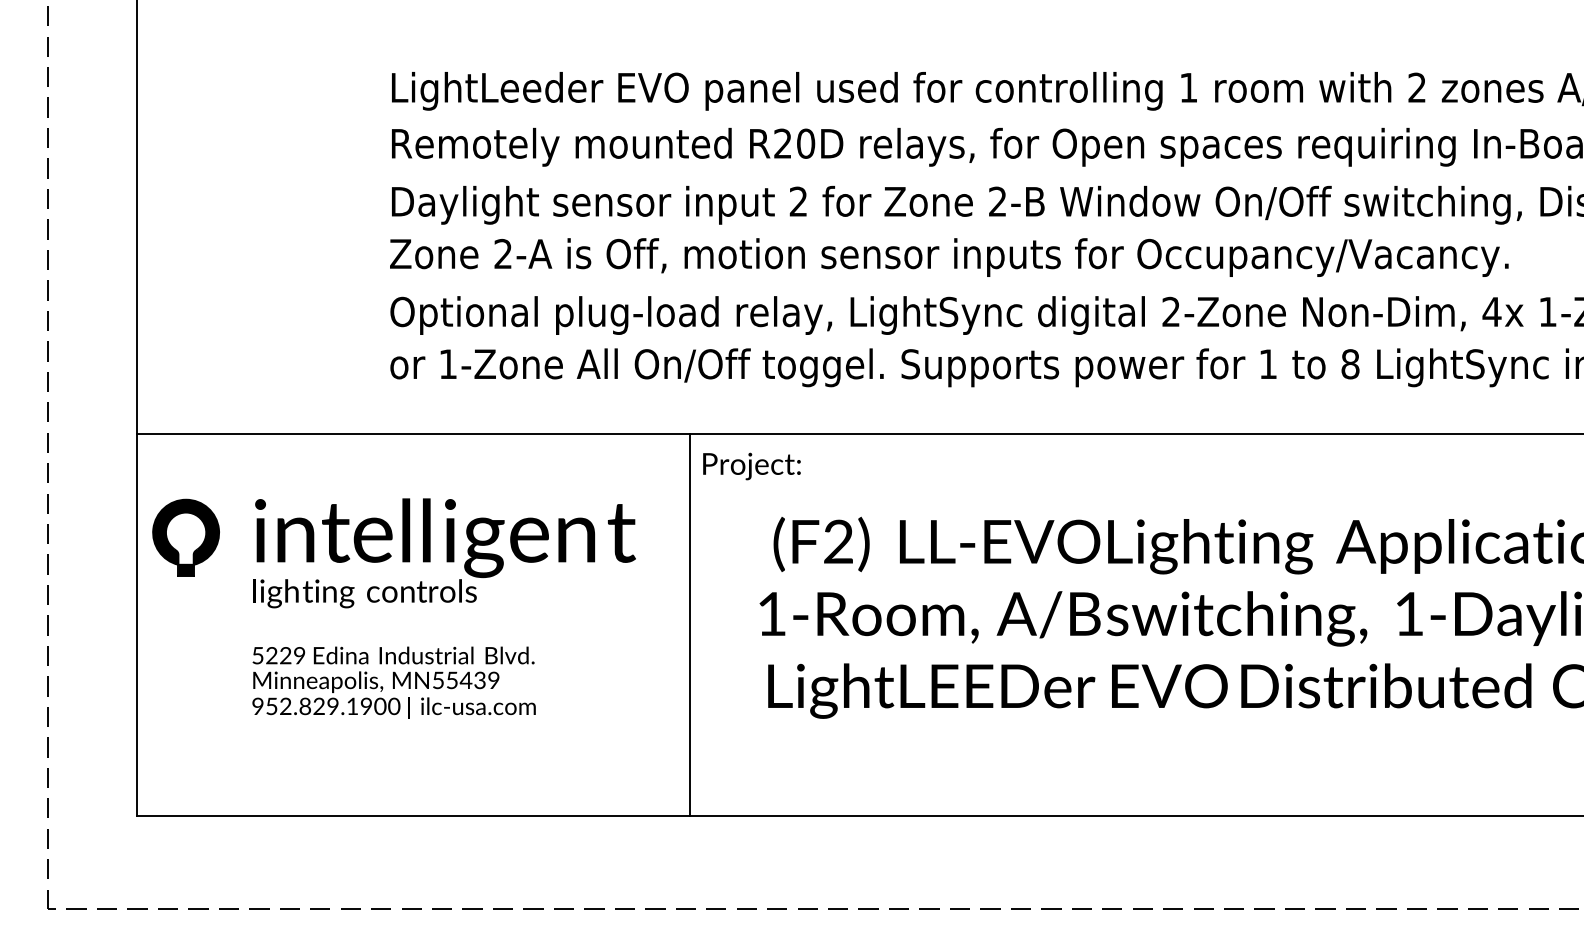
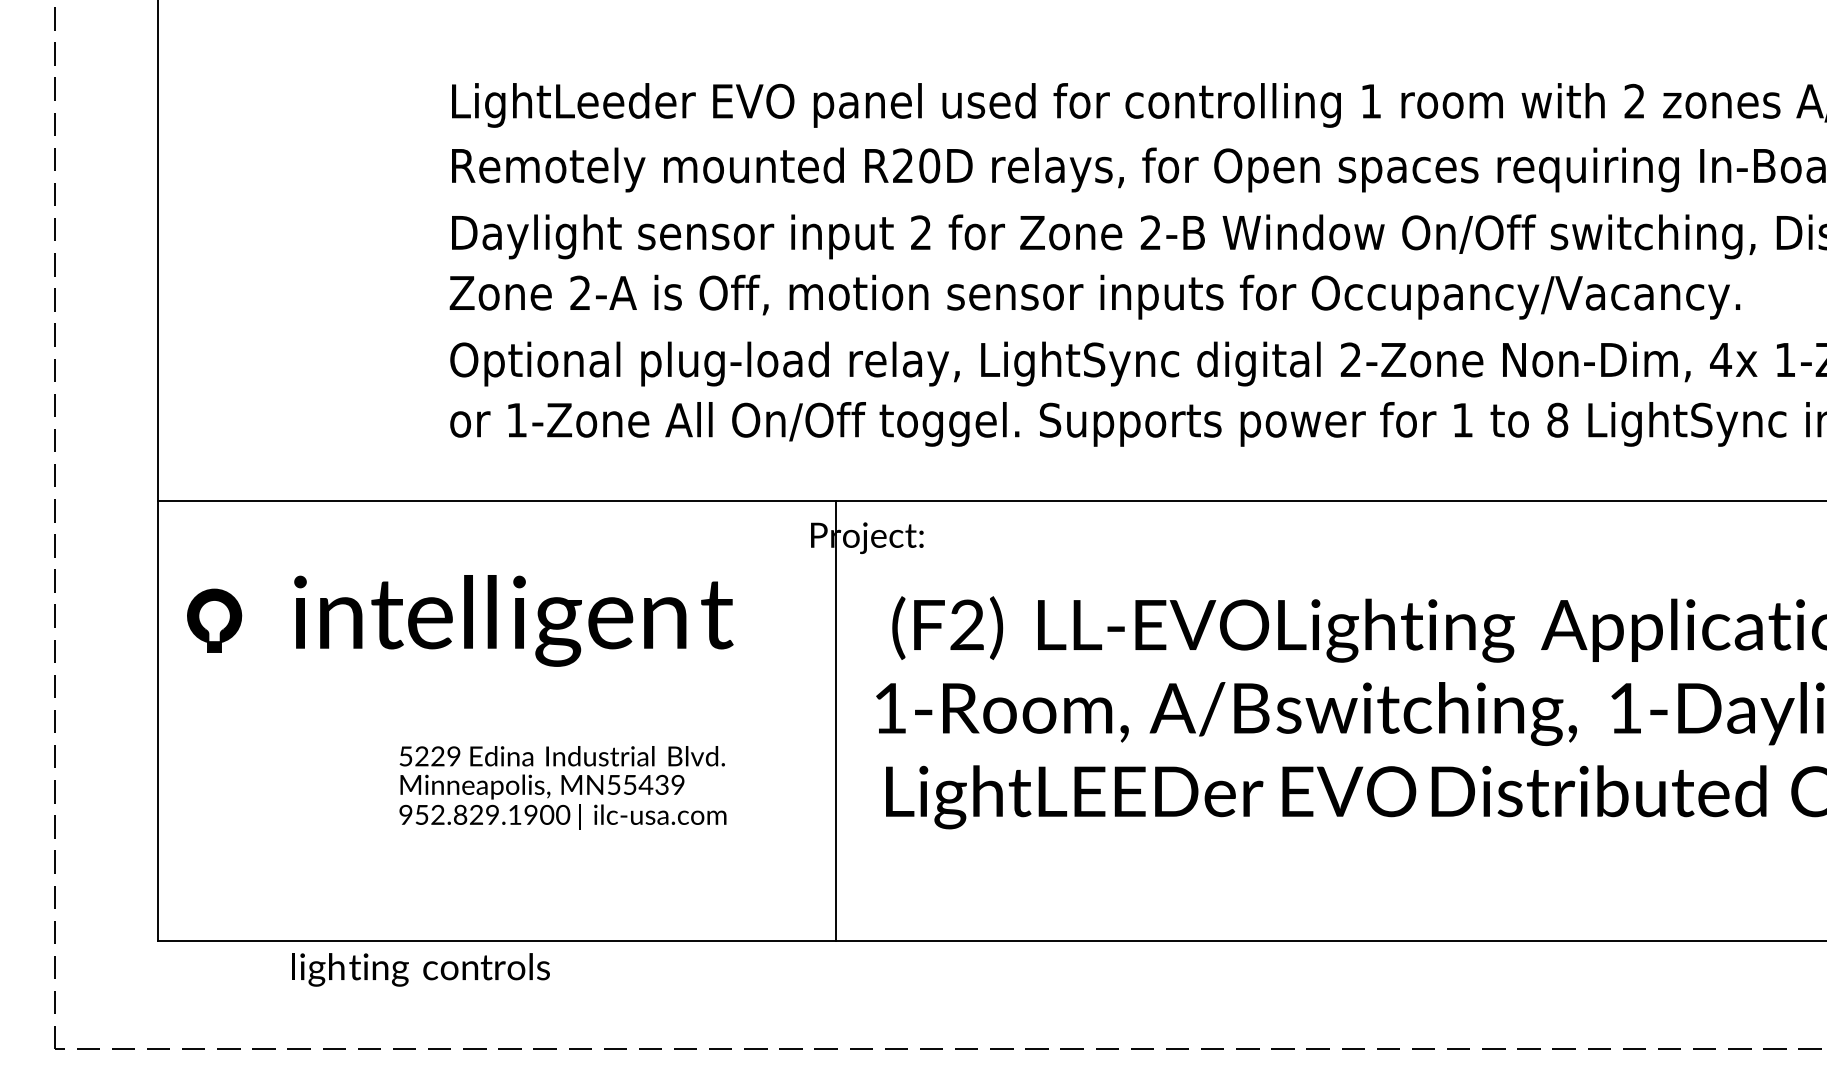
part: (185, 537) -> (213, 620), size x0.7
text: (364, 593) -> (420, 969), moved
line: (689, 624) -> (835, 720), moved
text: (393, 682) -> (562, 787), moved

